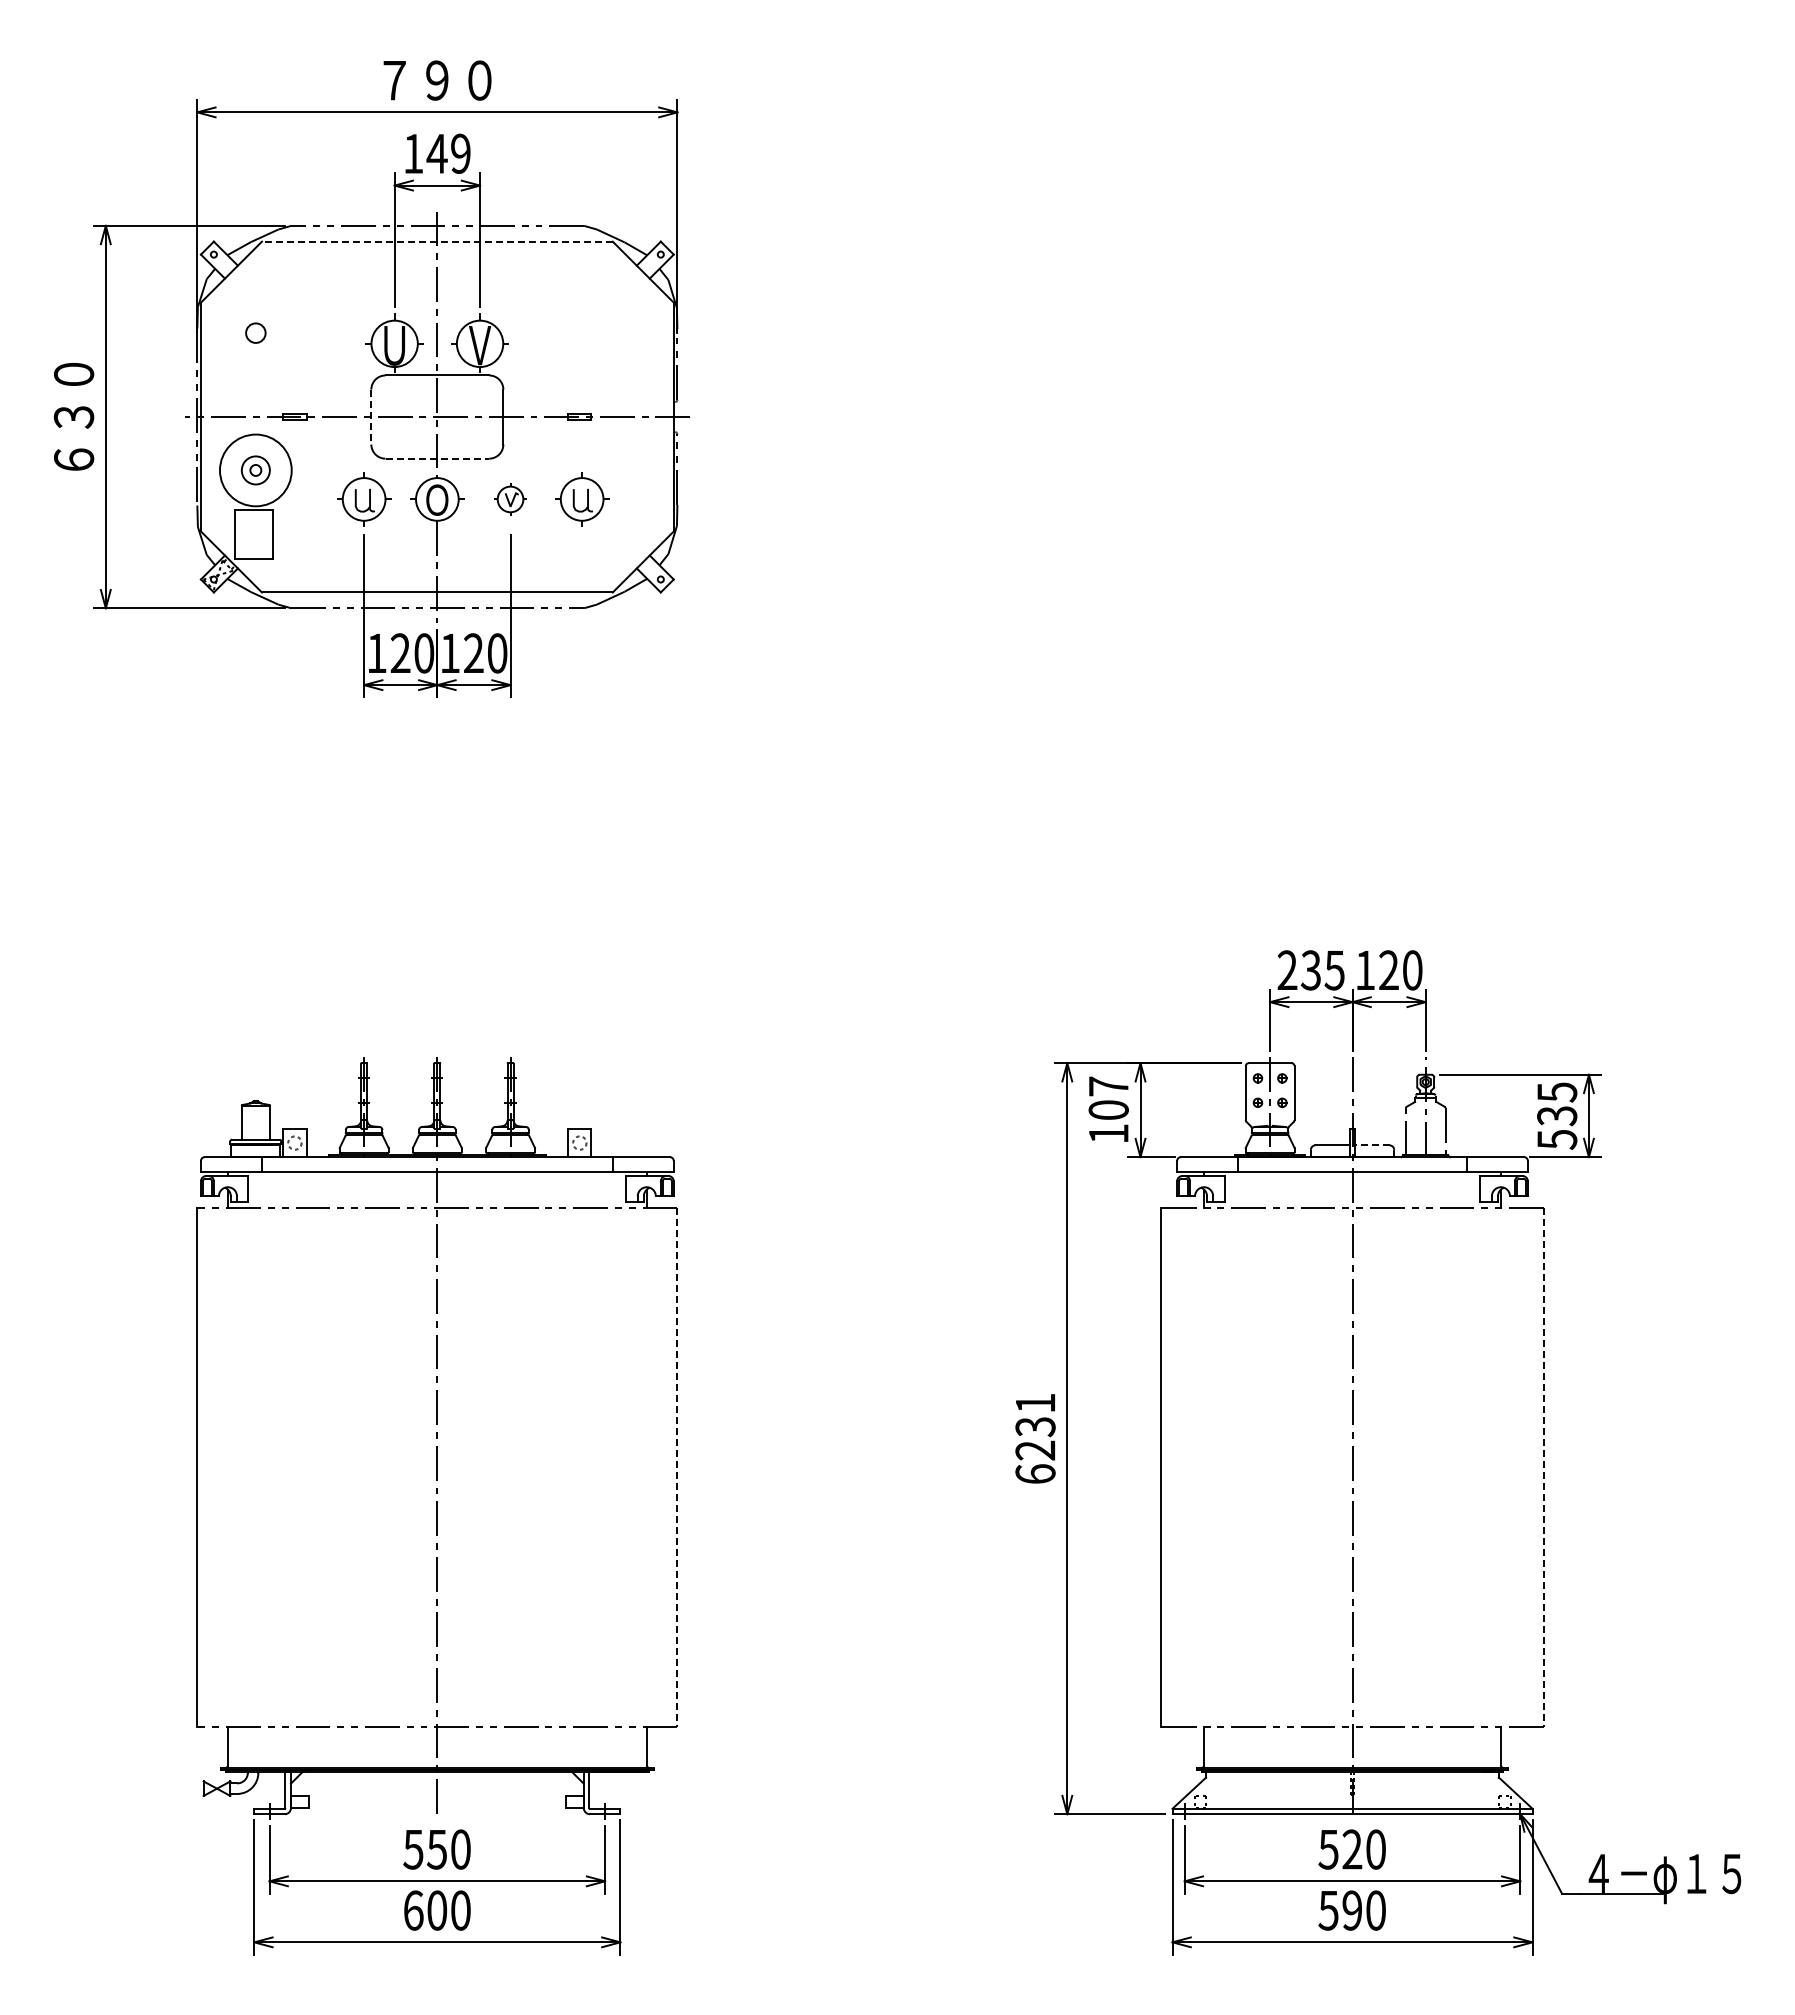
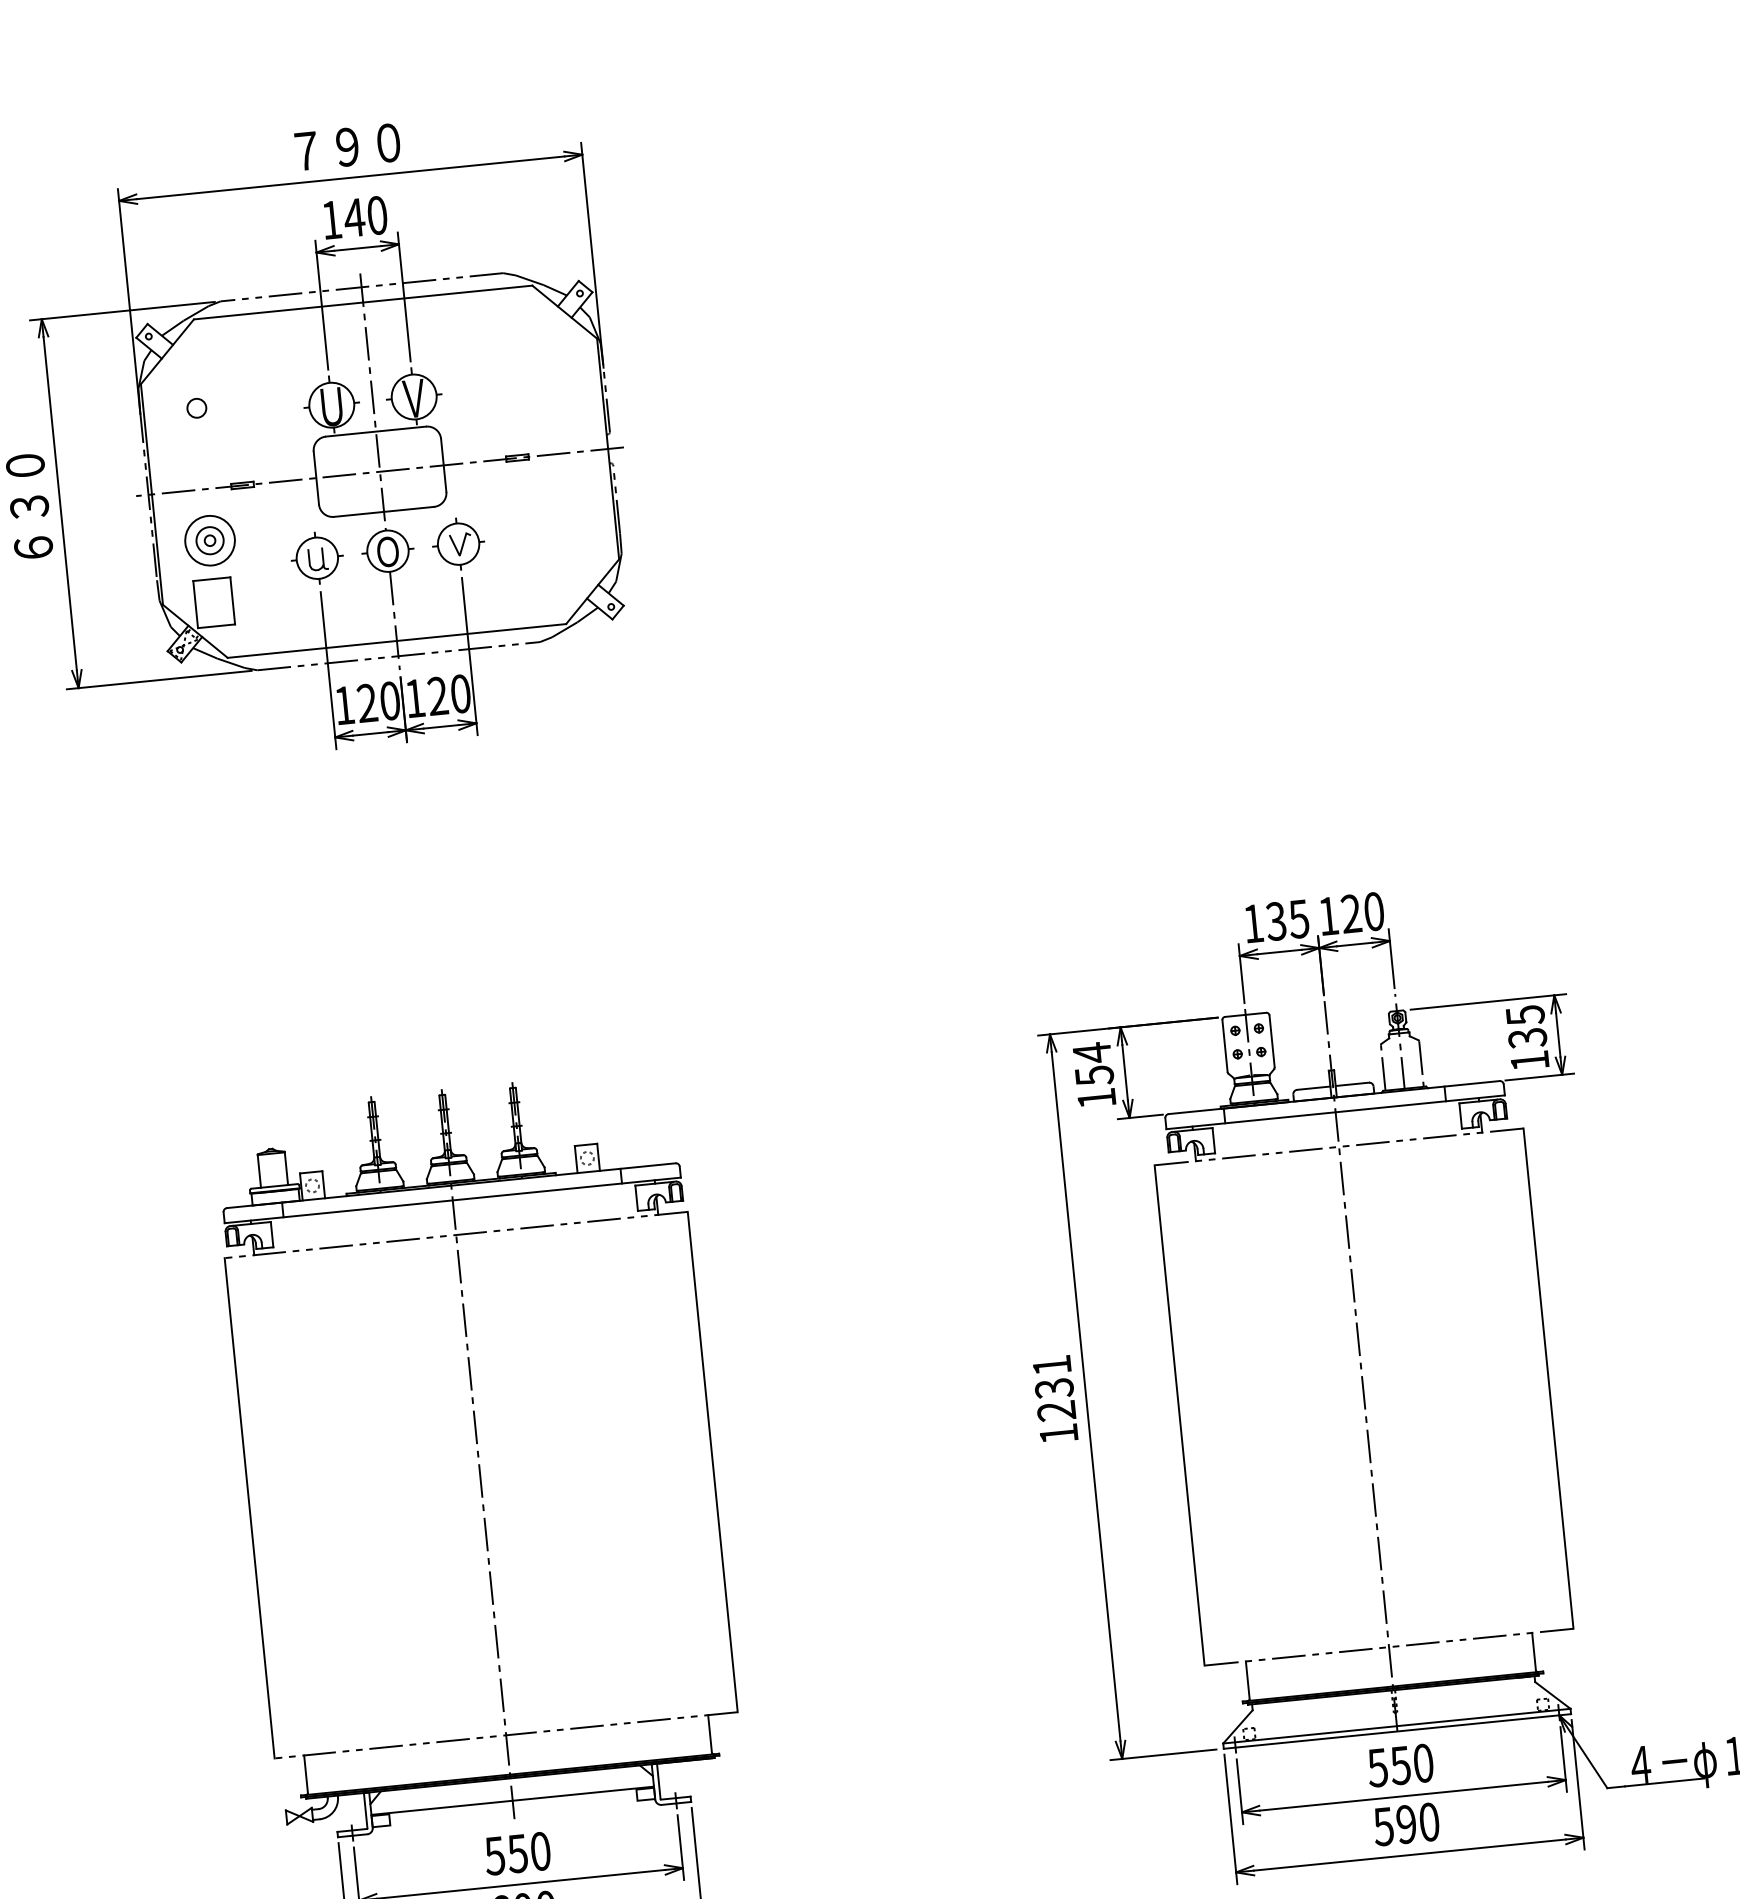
text: (460, 153) -> (376, 215), 149 -> 140
line: (436, 241) -> (362, 302), dashed -> solid
line: (371, 417) -> (316, 478), dashed -> solid
line: (437, 458) -> (384, 511), dashed -> solid
circle: (255, 470) -> (209, 540), size x0.71
part: (510, 499) -> (458, 544), size x1.67
part: (582, 499) -> (527, 537), removed
text: (1287, 969) -> (1253, 922), 235 -> 135
text: (1108, 1098) -> (1093, 1064), 107 -> 154
text: (1557, 1140) -> (1530, 1061), 535 -> 135
line: (1372, 1145) -> (1352, 1084), dashed -> solid
line: (677, 1468) -> (712, 1462), dashed -> solid
line: (1543, 1468) -> (1548, 1379), dashed -> solid
text: (1035, 1473) -> (1058, 1433), 6231 -> 1231
line: (436, 1794) -> (511, 1800), added
text: (1352, 1849) -> (1400, 1765), 520 -> 550

